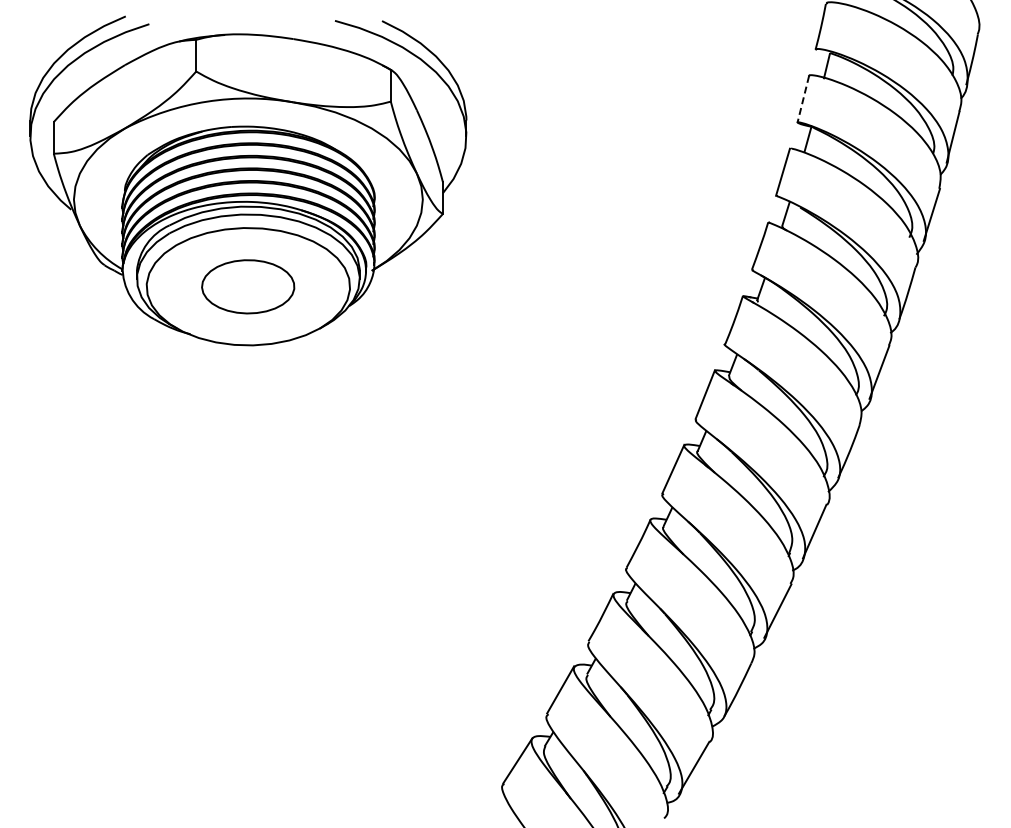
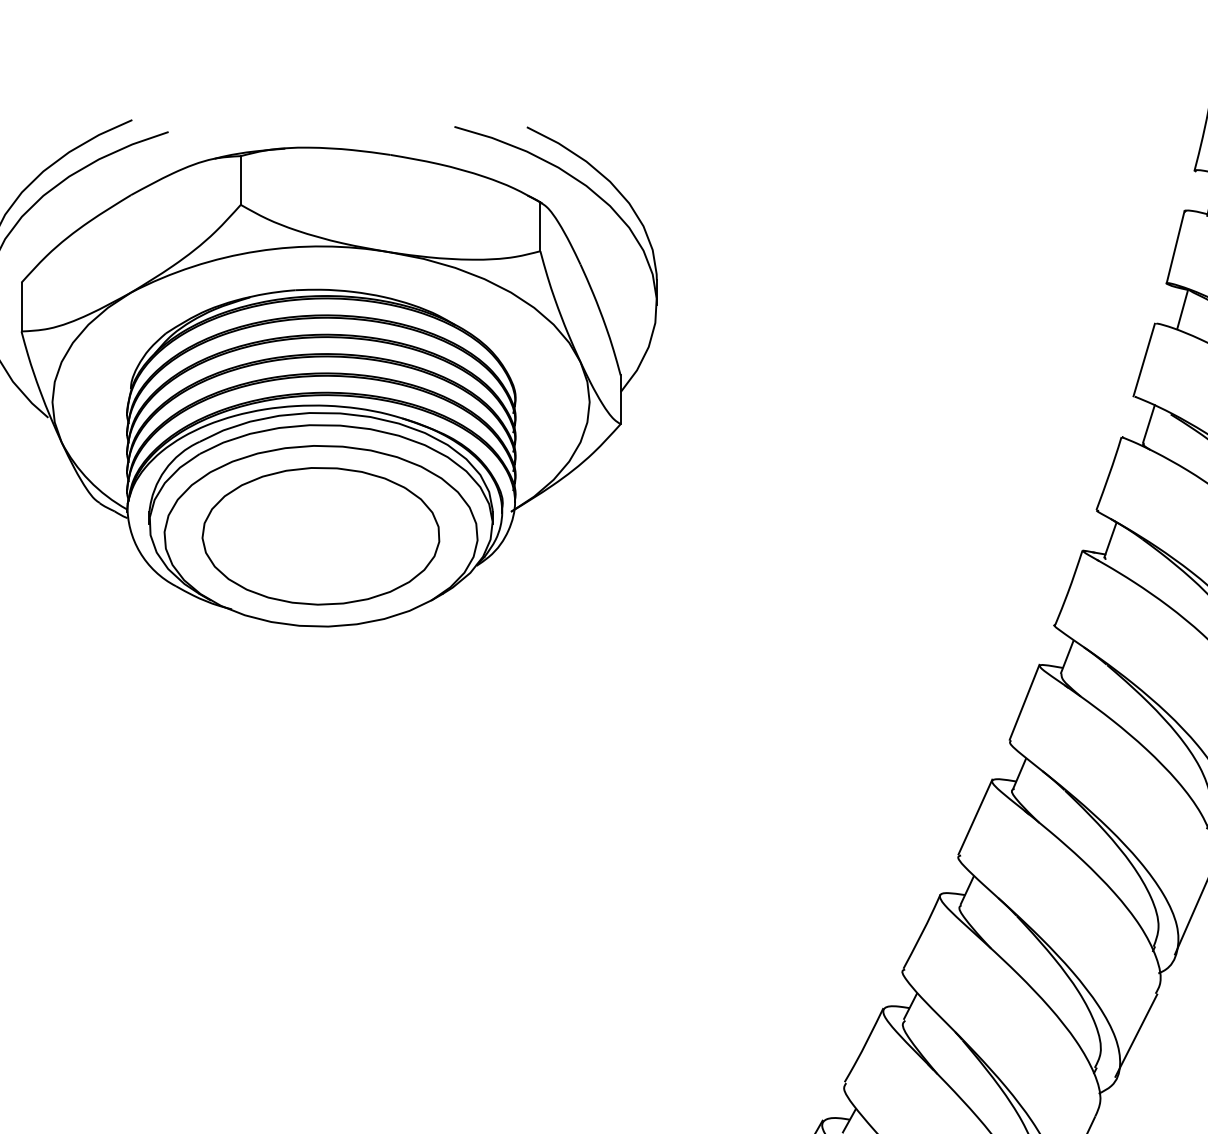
line: (803, 99) -> (1175, 247), dashed -> solid
part: (247, 286) -> (319, 535), size x1.67

